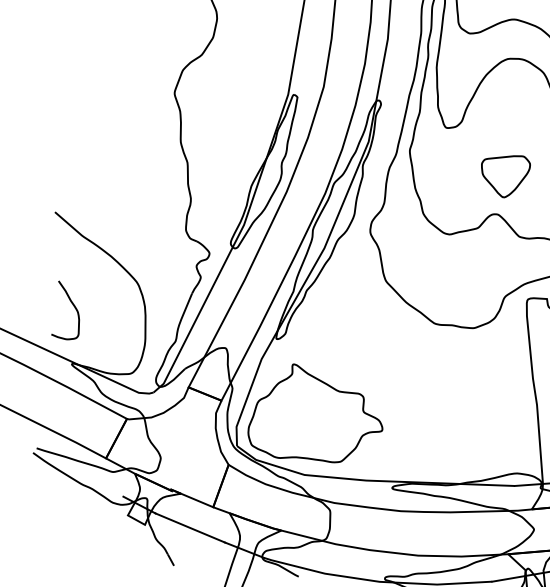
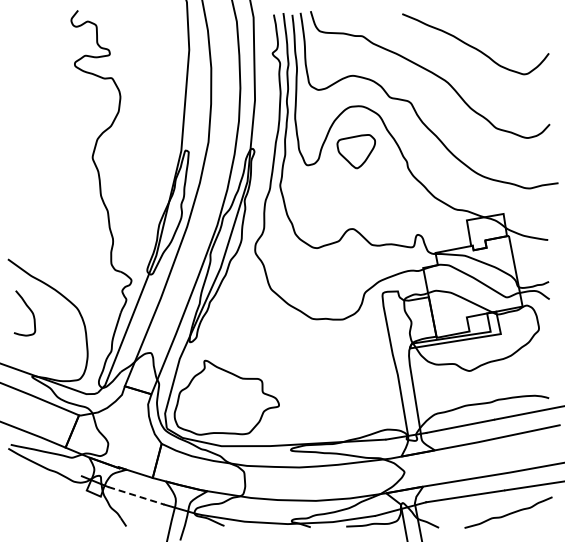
part: (503, 175) -> (355, 151), moved
curve: (73, 307) -> (29, 310), moved
line: (190, 527) -> (136, 495), solid -> dashed

